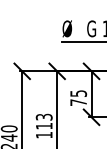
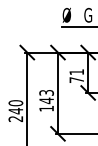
text: (78, 93) -> (76, 72), 75 -> 71
text: (44, 125) -> (46, 100), 113 -> 143

